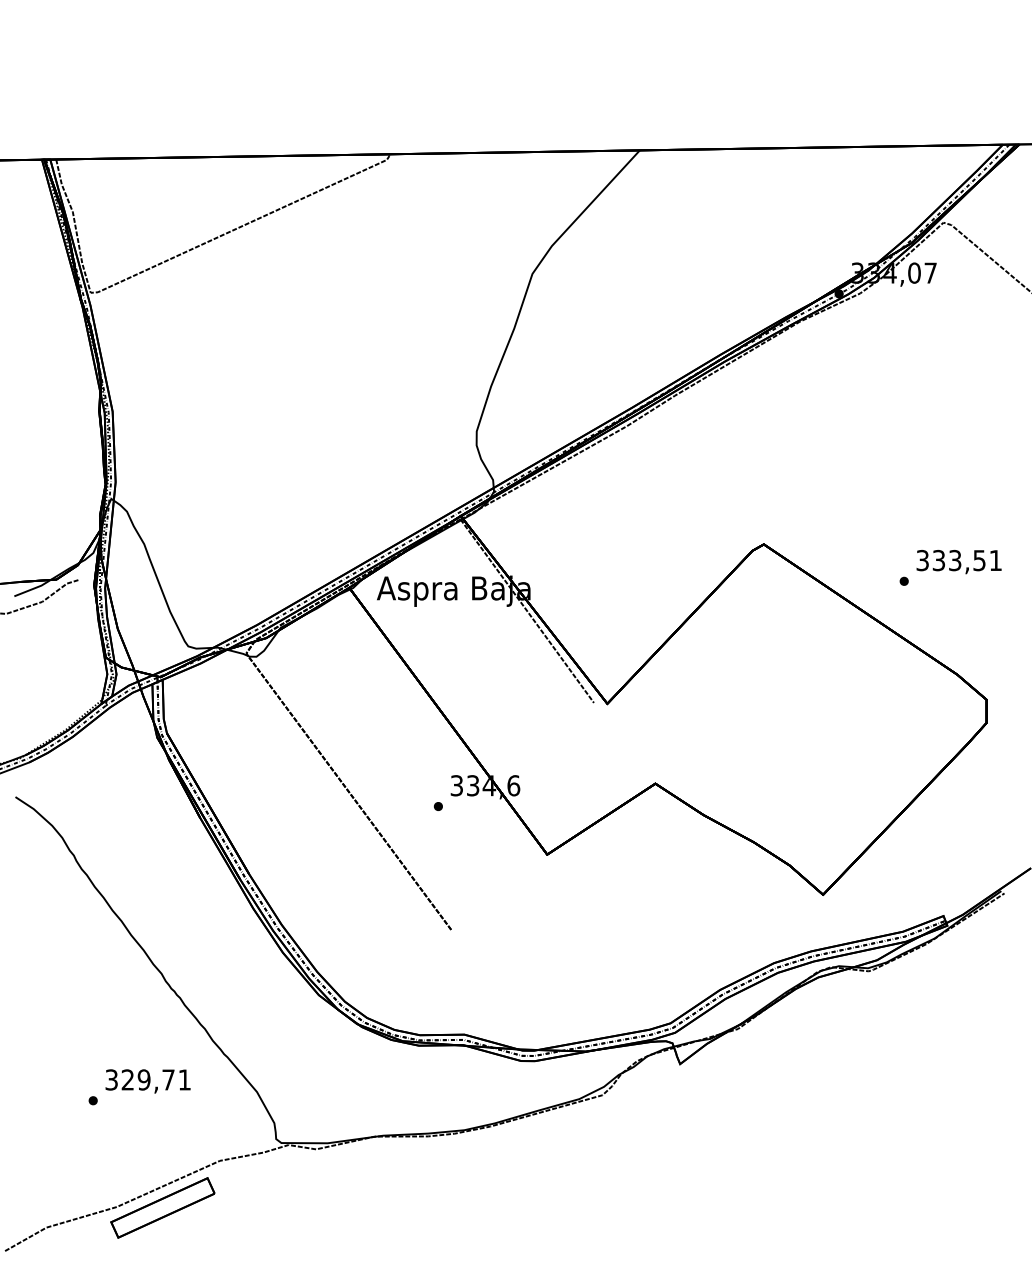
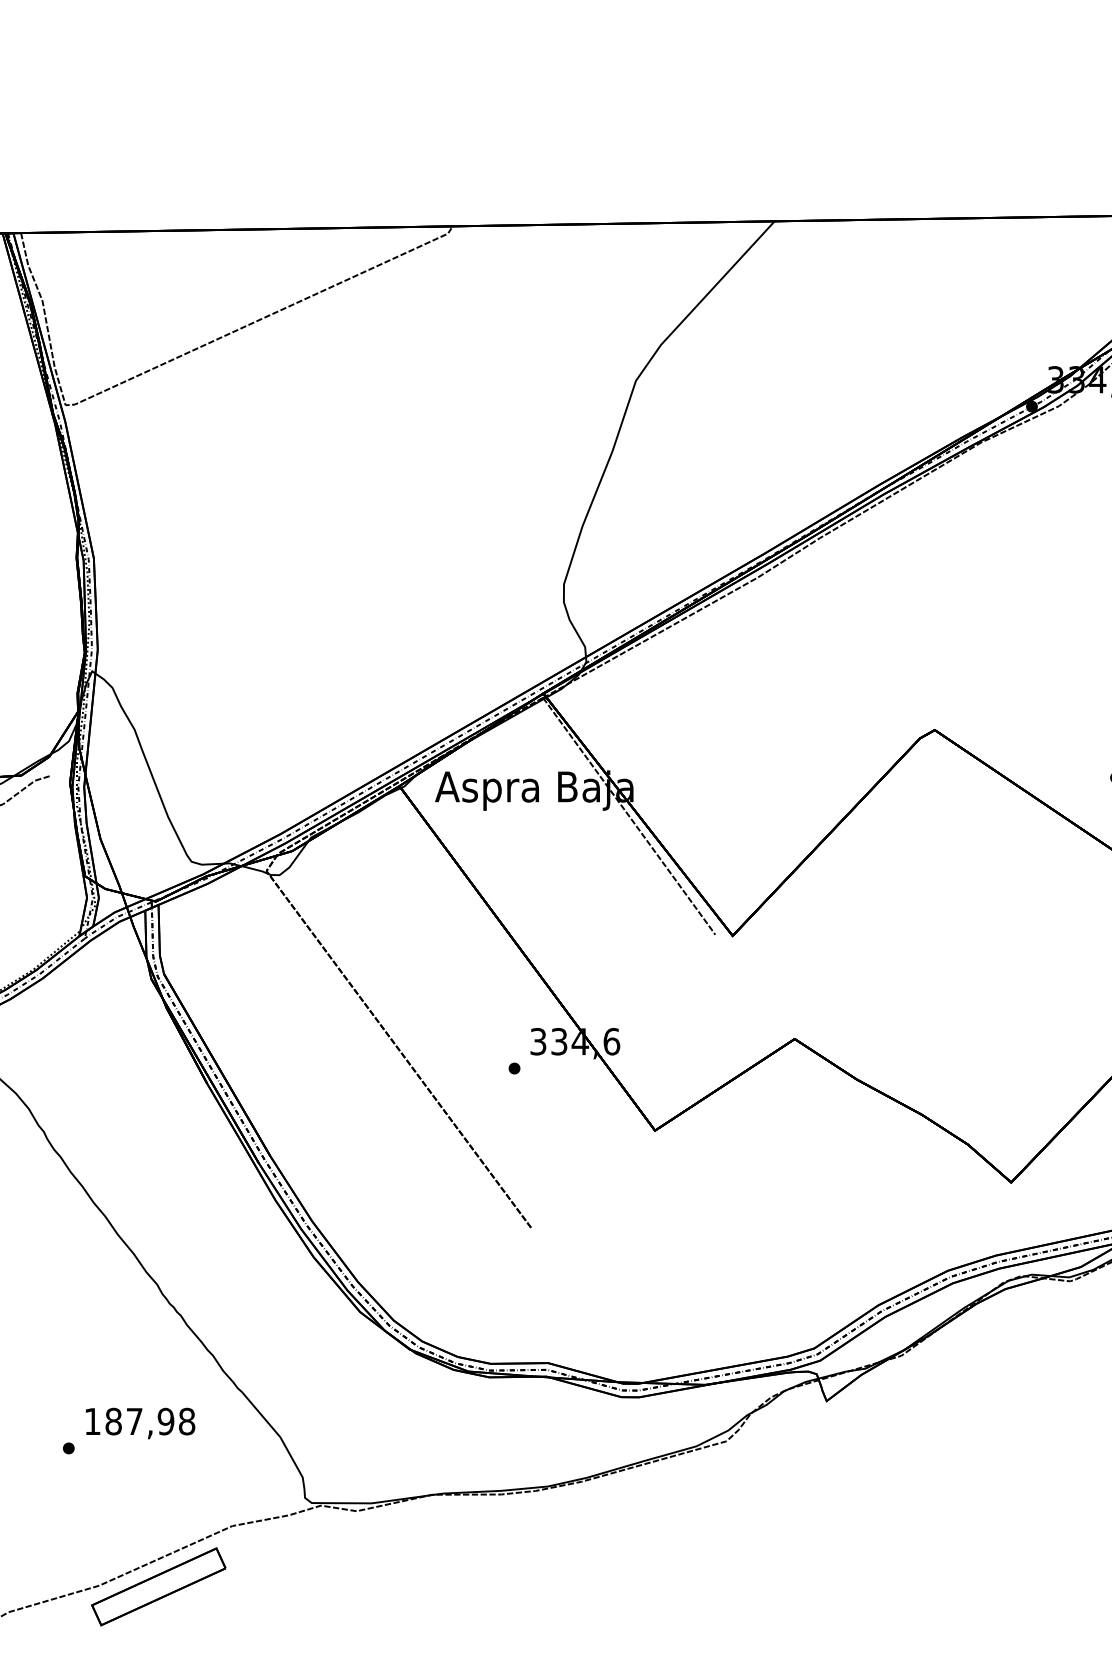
text: (148, 1079) -> (140, 1421), 329,71 -> 187,98

